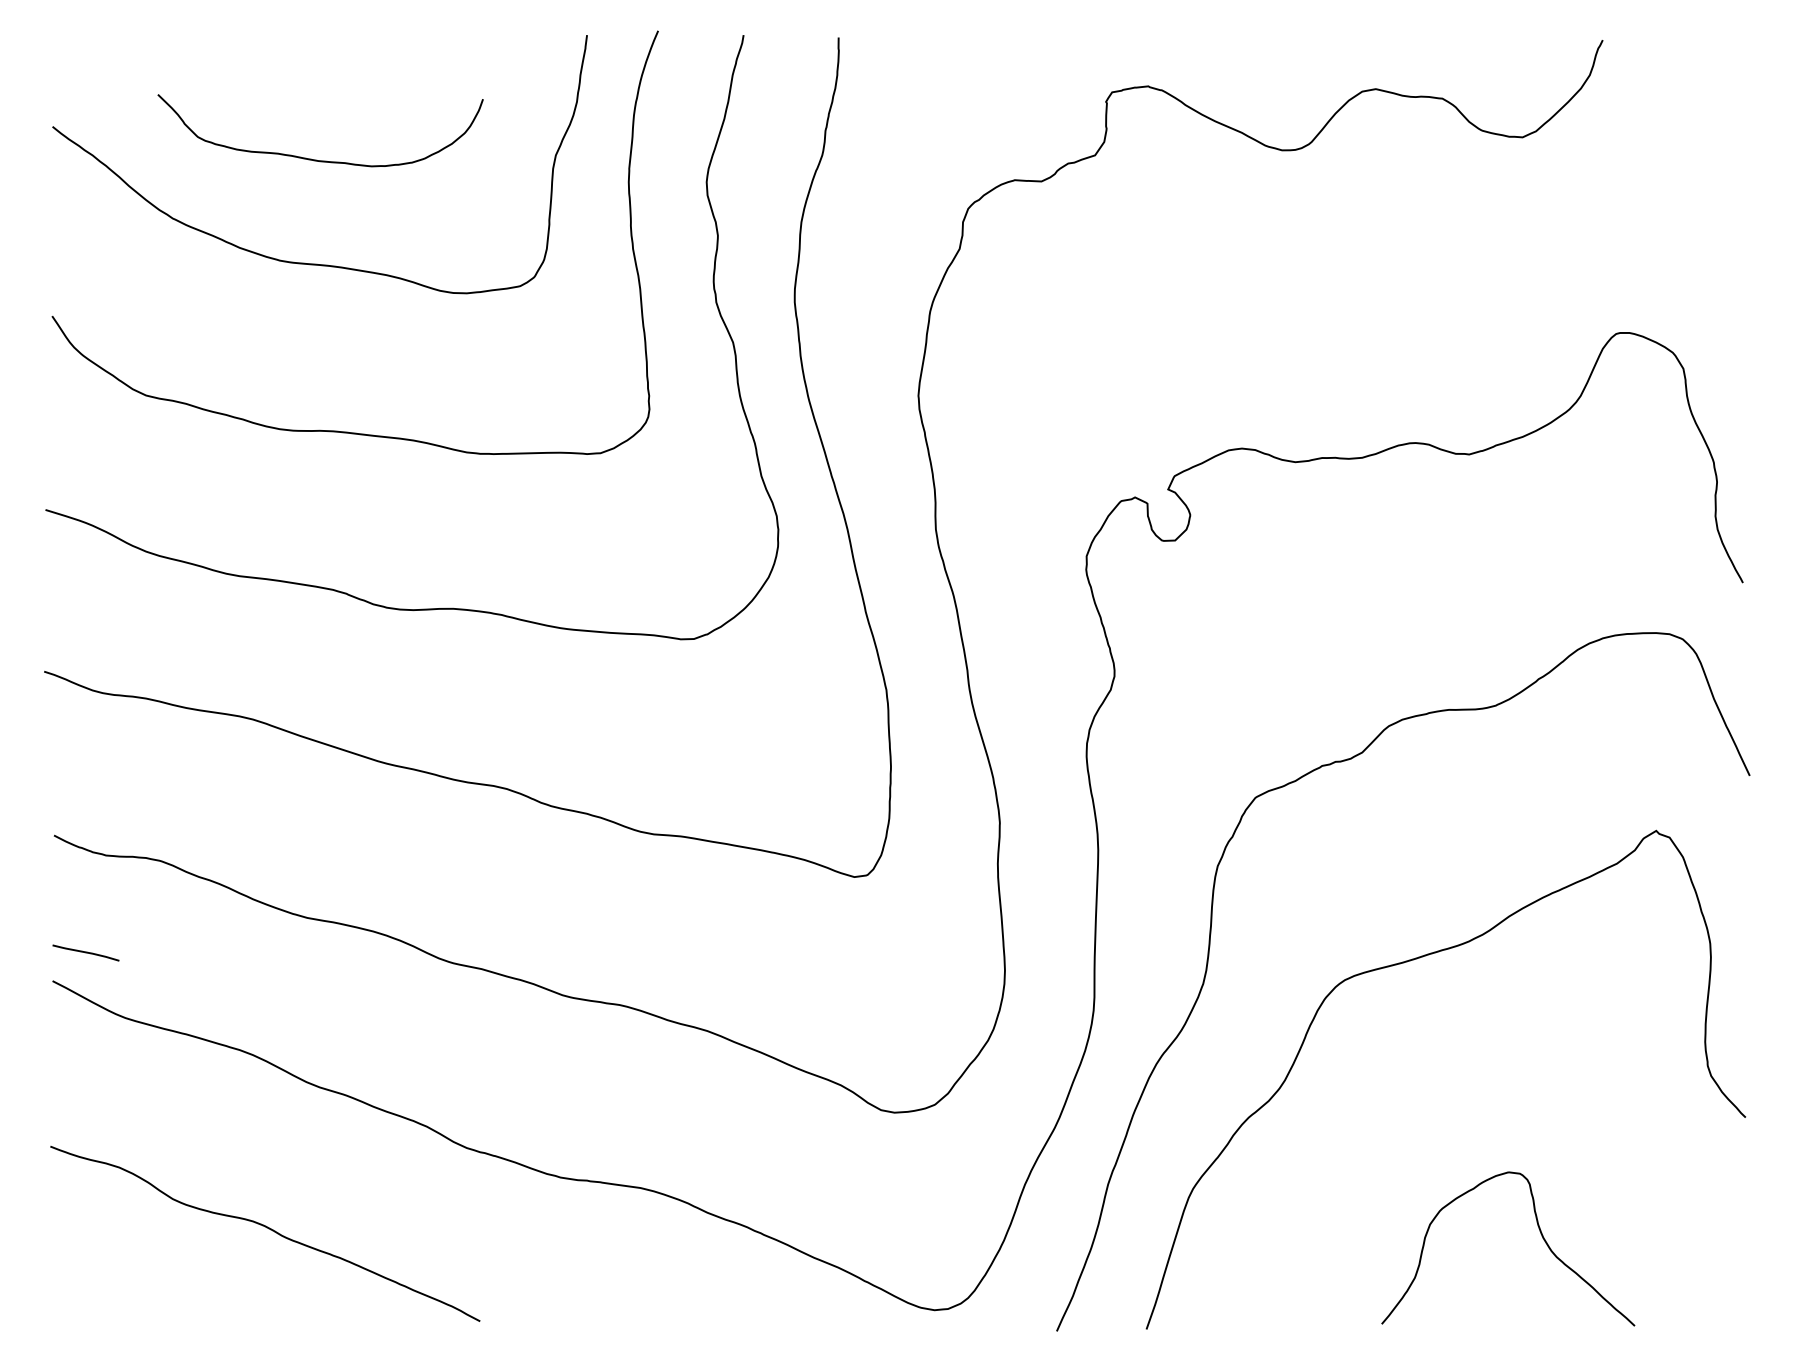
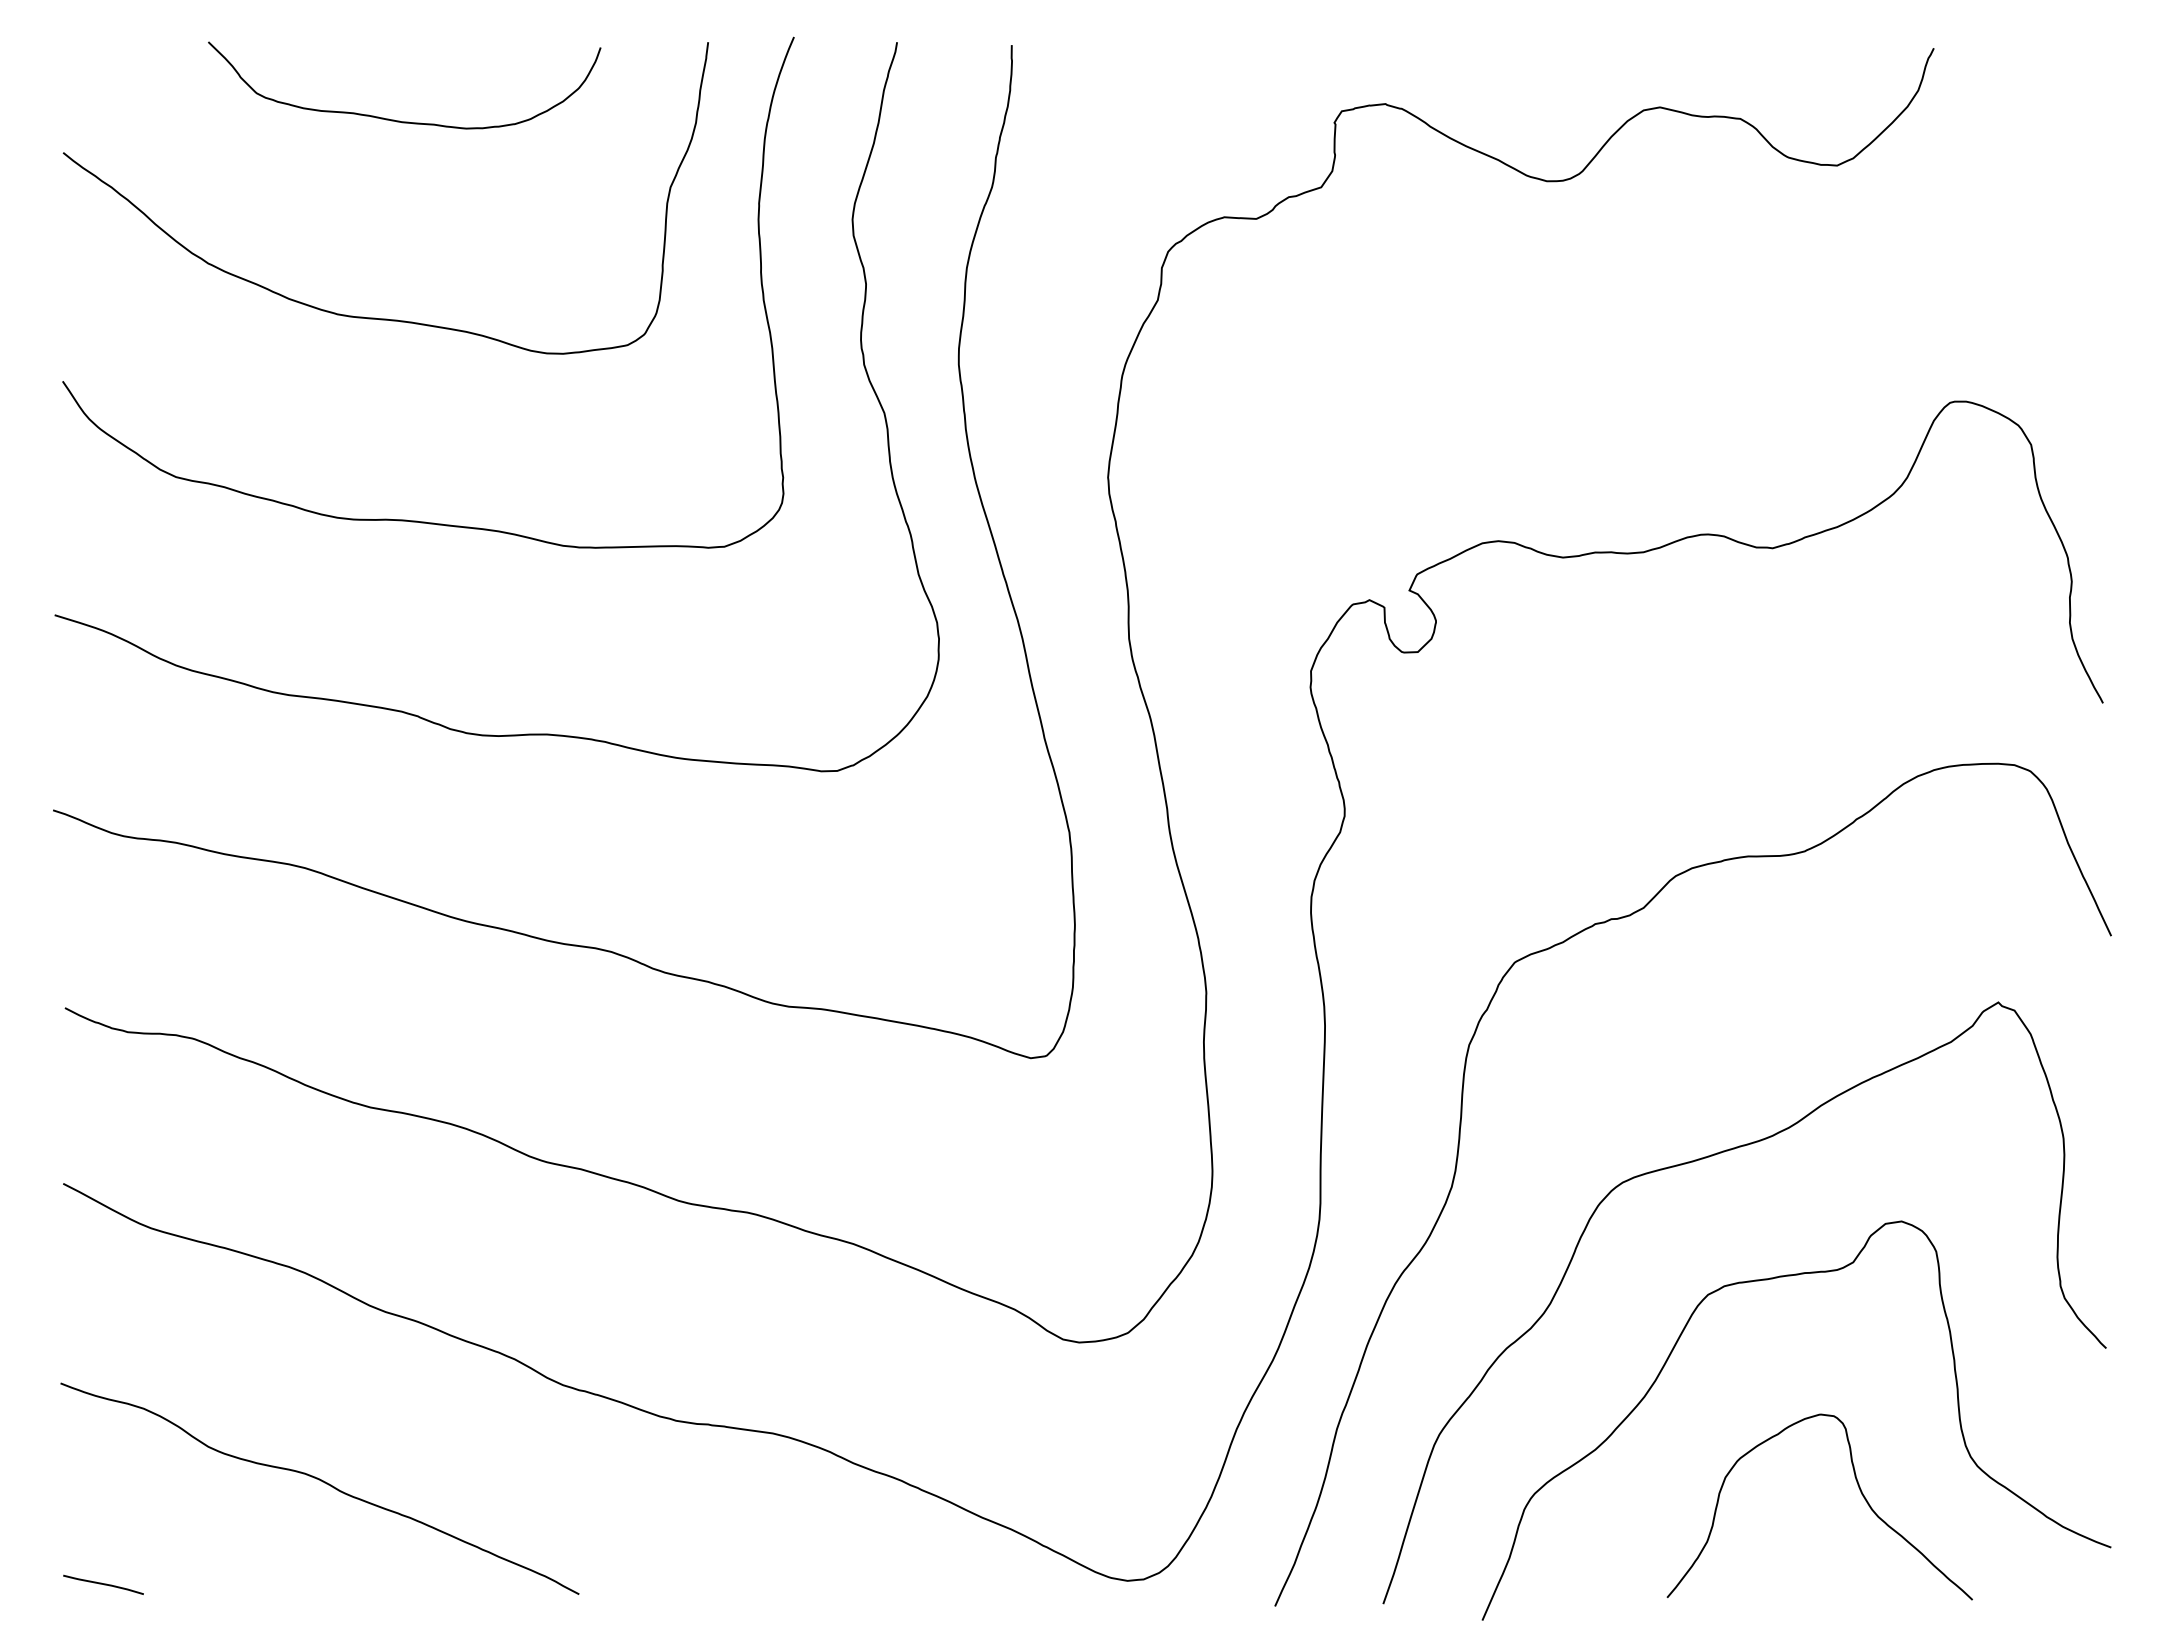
curve: (316, 159) -> (399, 120), moved
curve: (85, 952) -> (103, 1584), moved
curve: (1384, 1124) -> (1670, 1356), added

